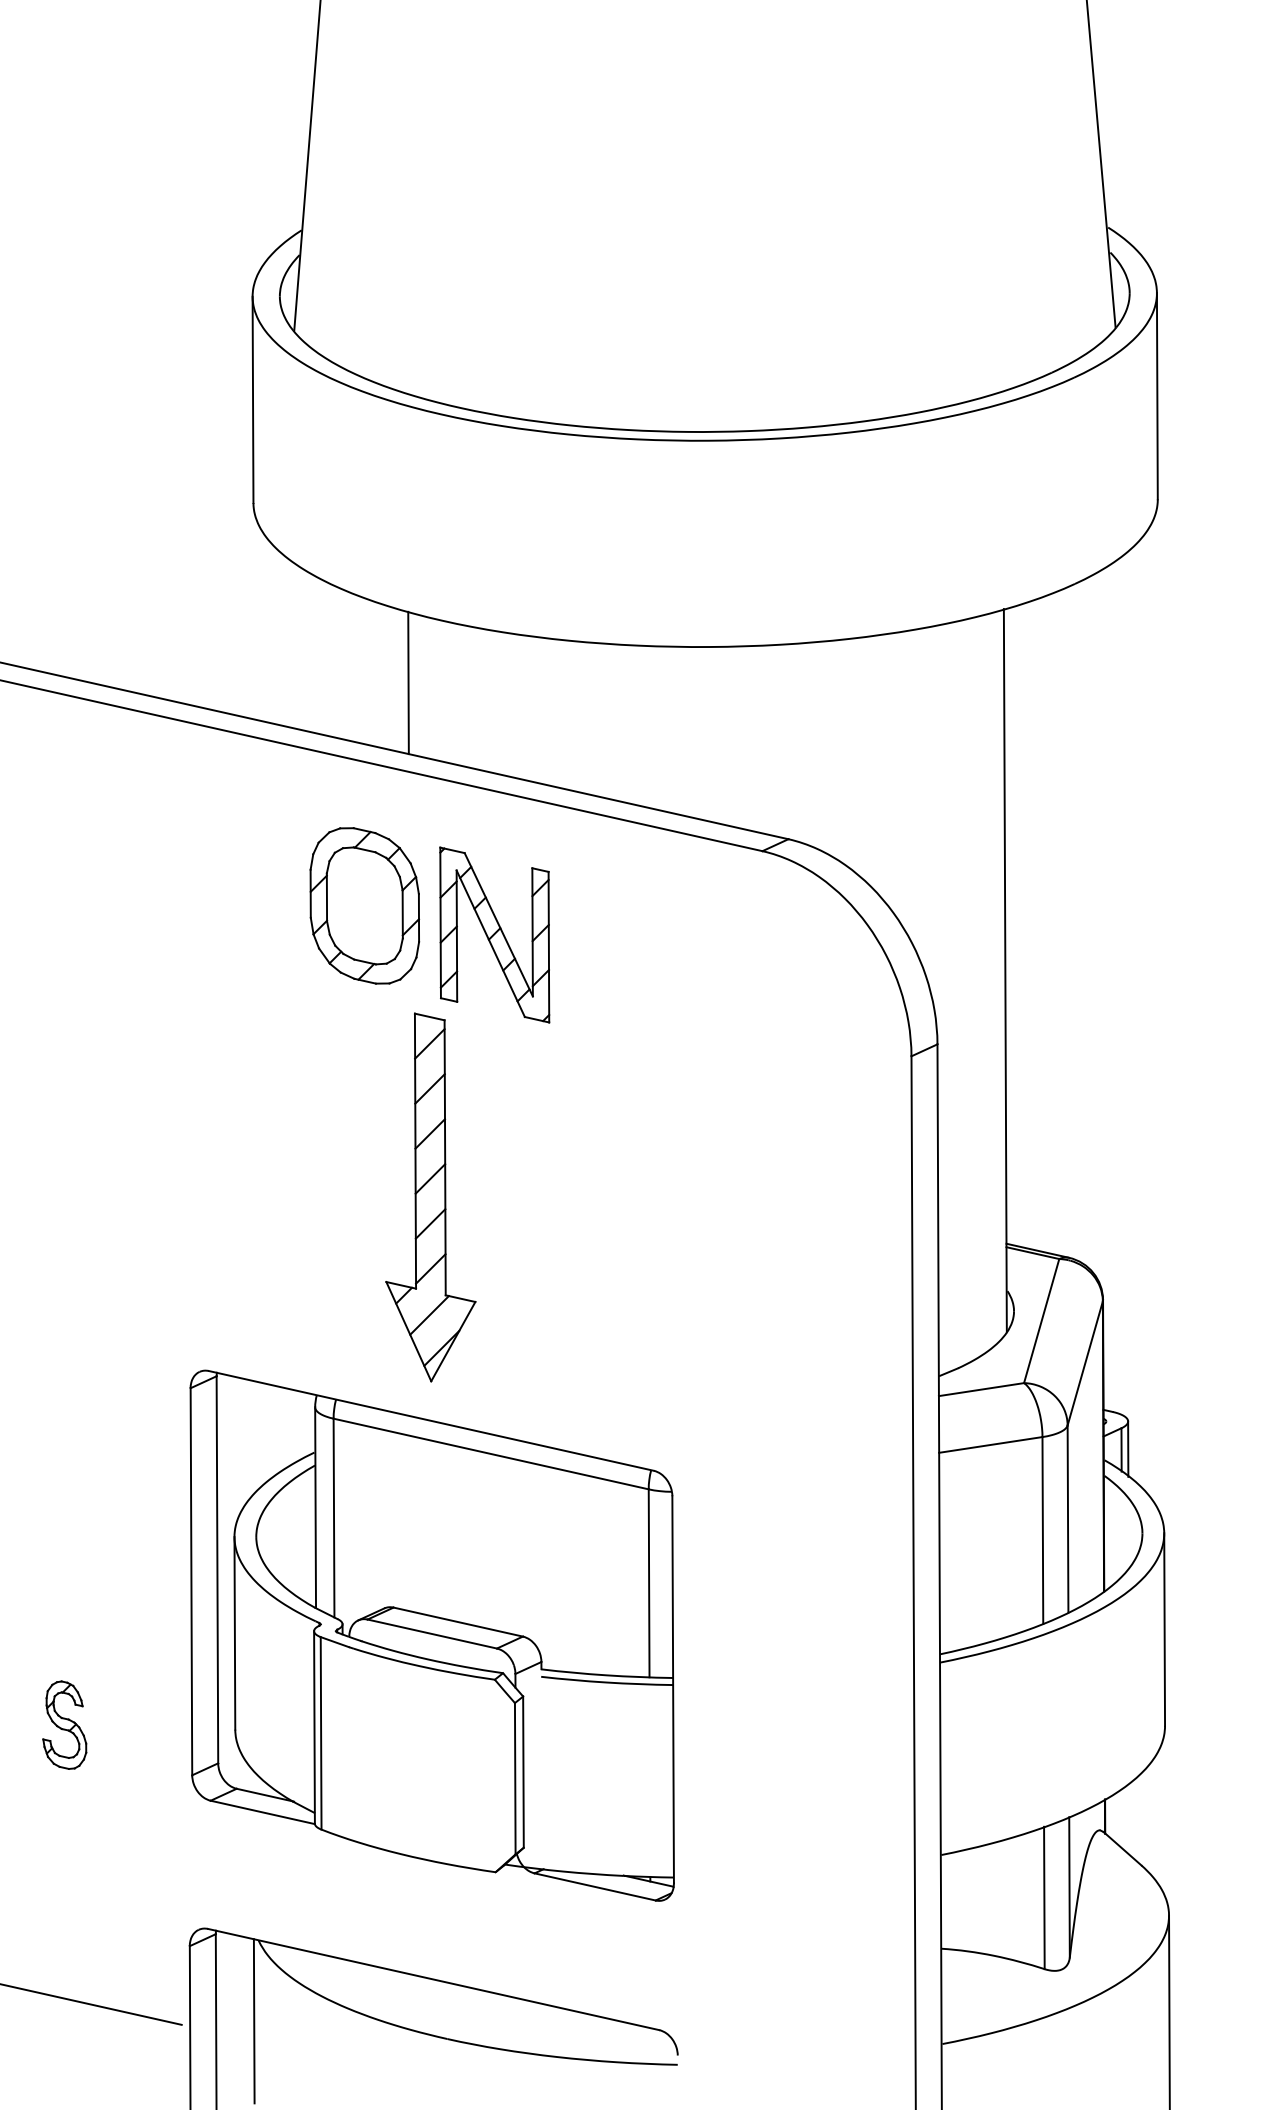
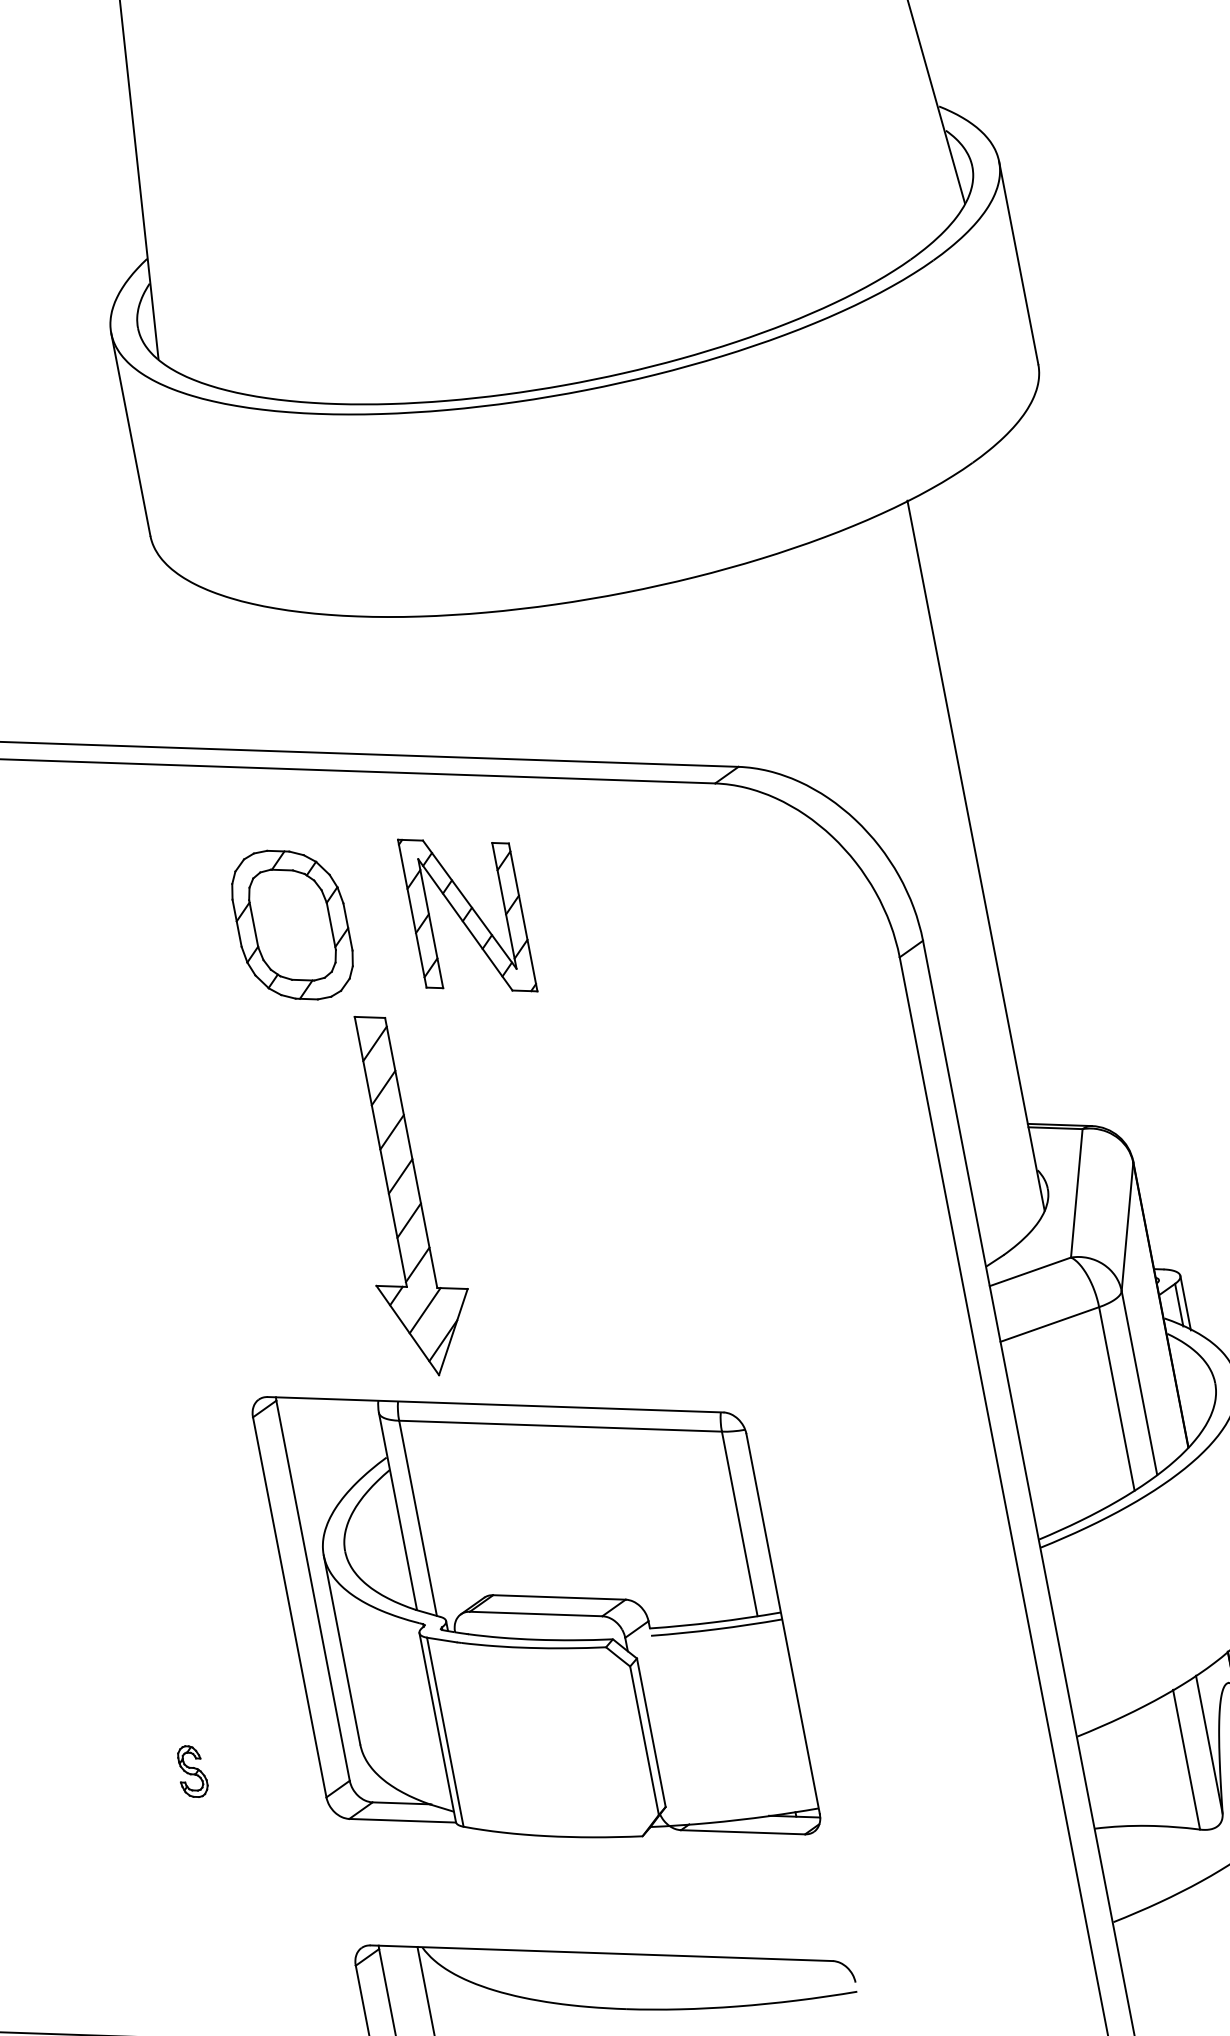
line: (408, 682) -> (336, 683), removed
part: (364, 905) -> (292, 924), moved
part: (430, 1197) -> (404, 1194), moved
part: (64, 1724) -> (191, 1771), size x0.6

